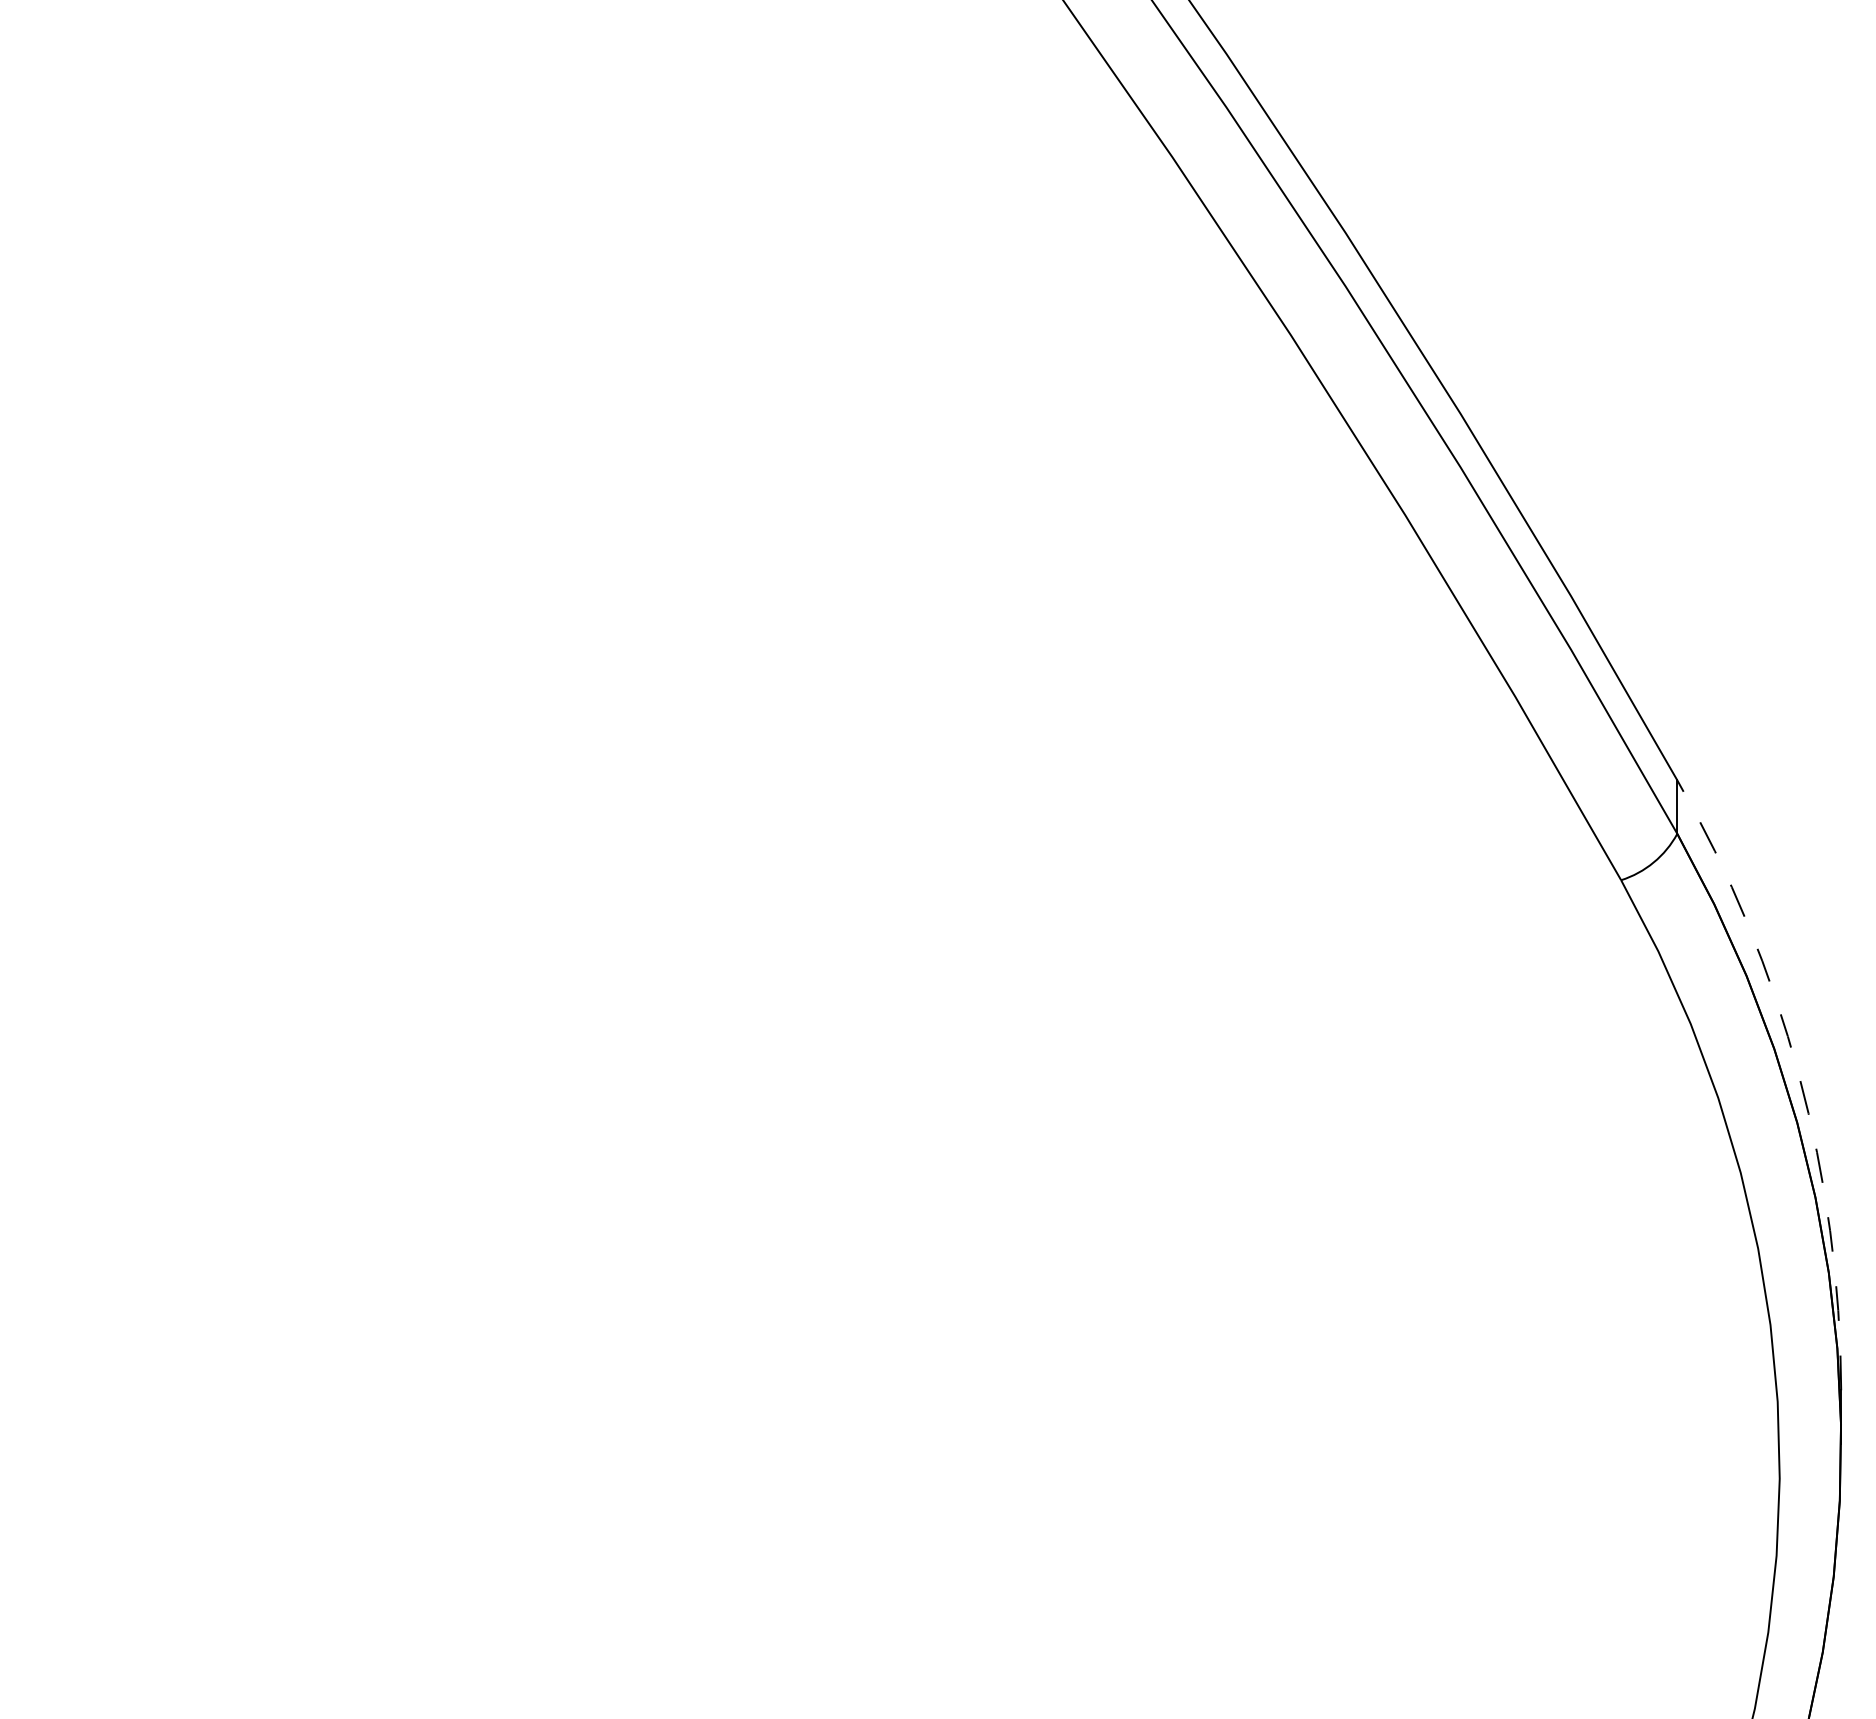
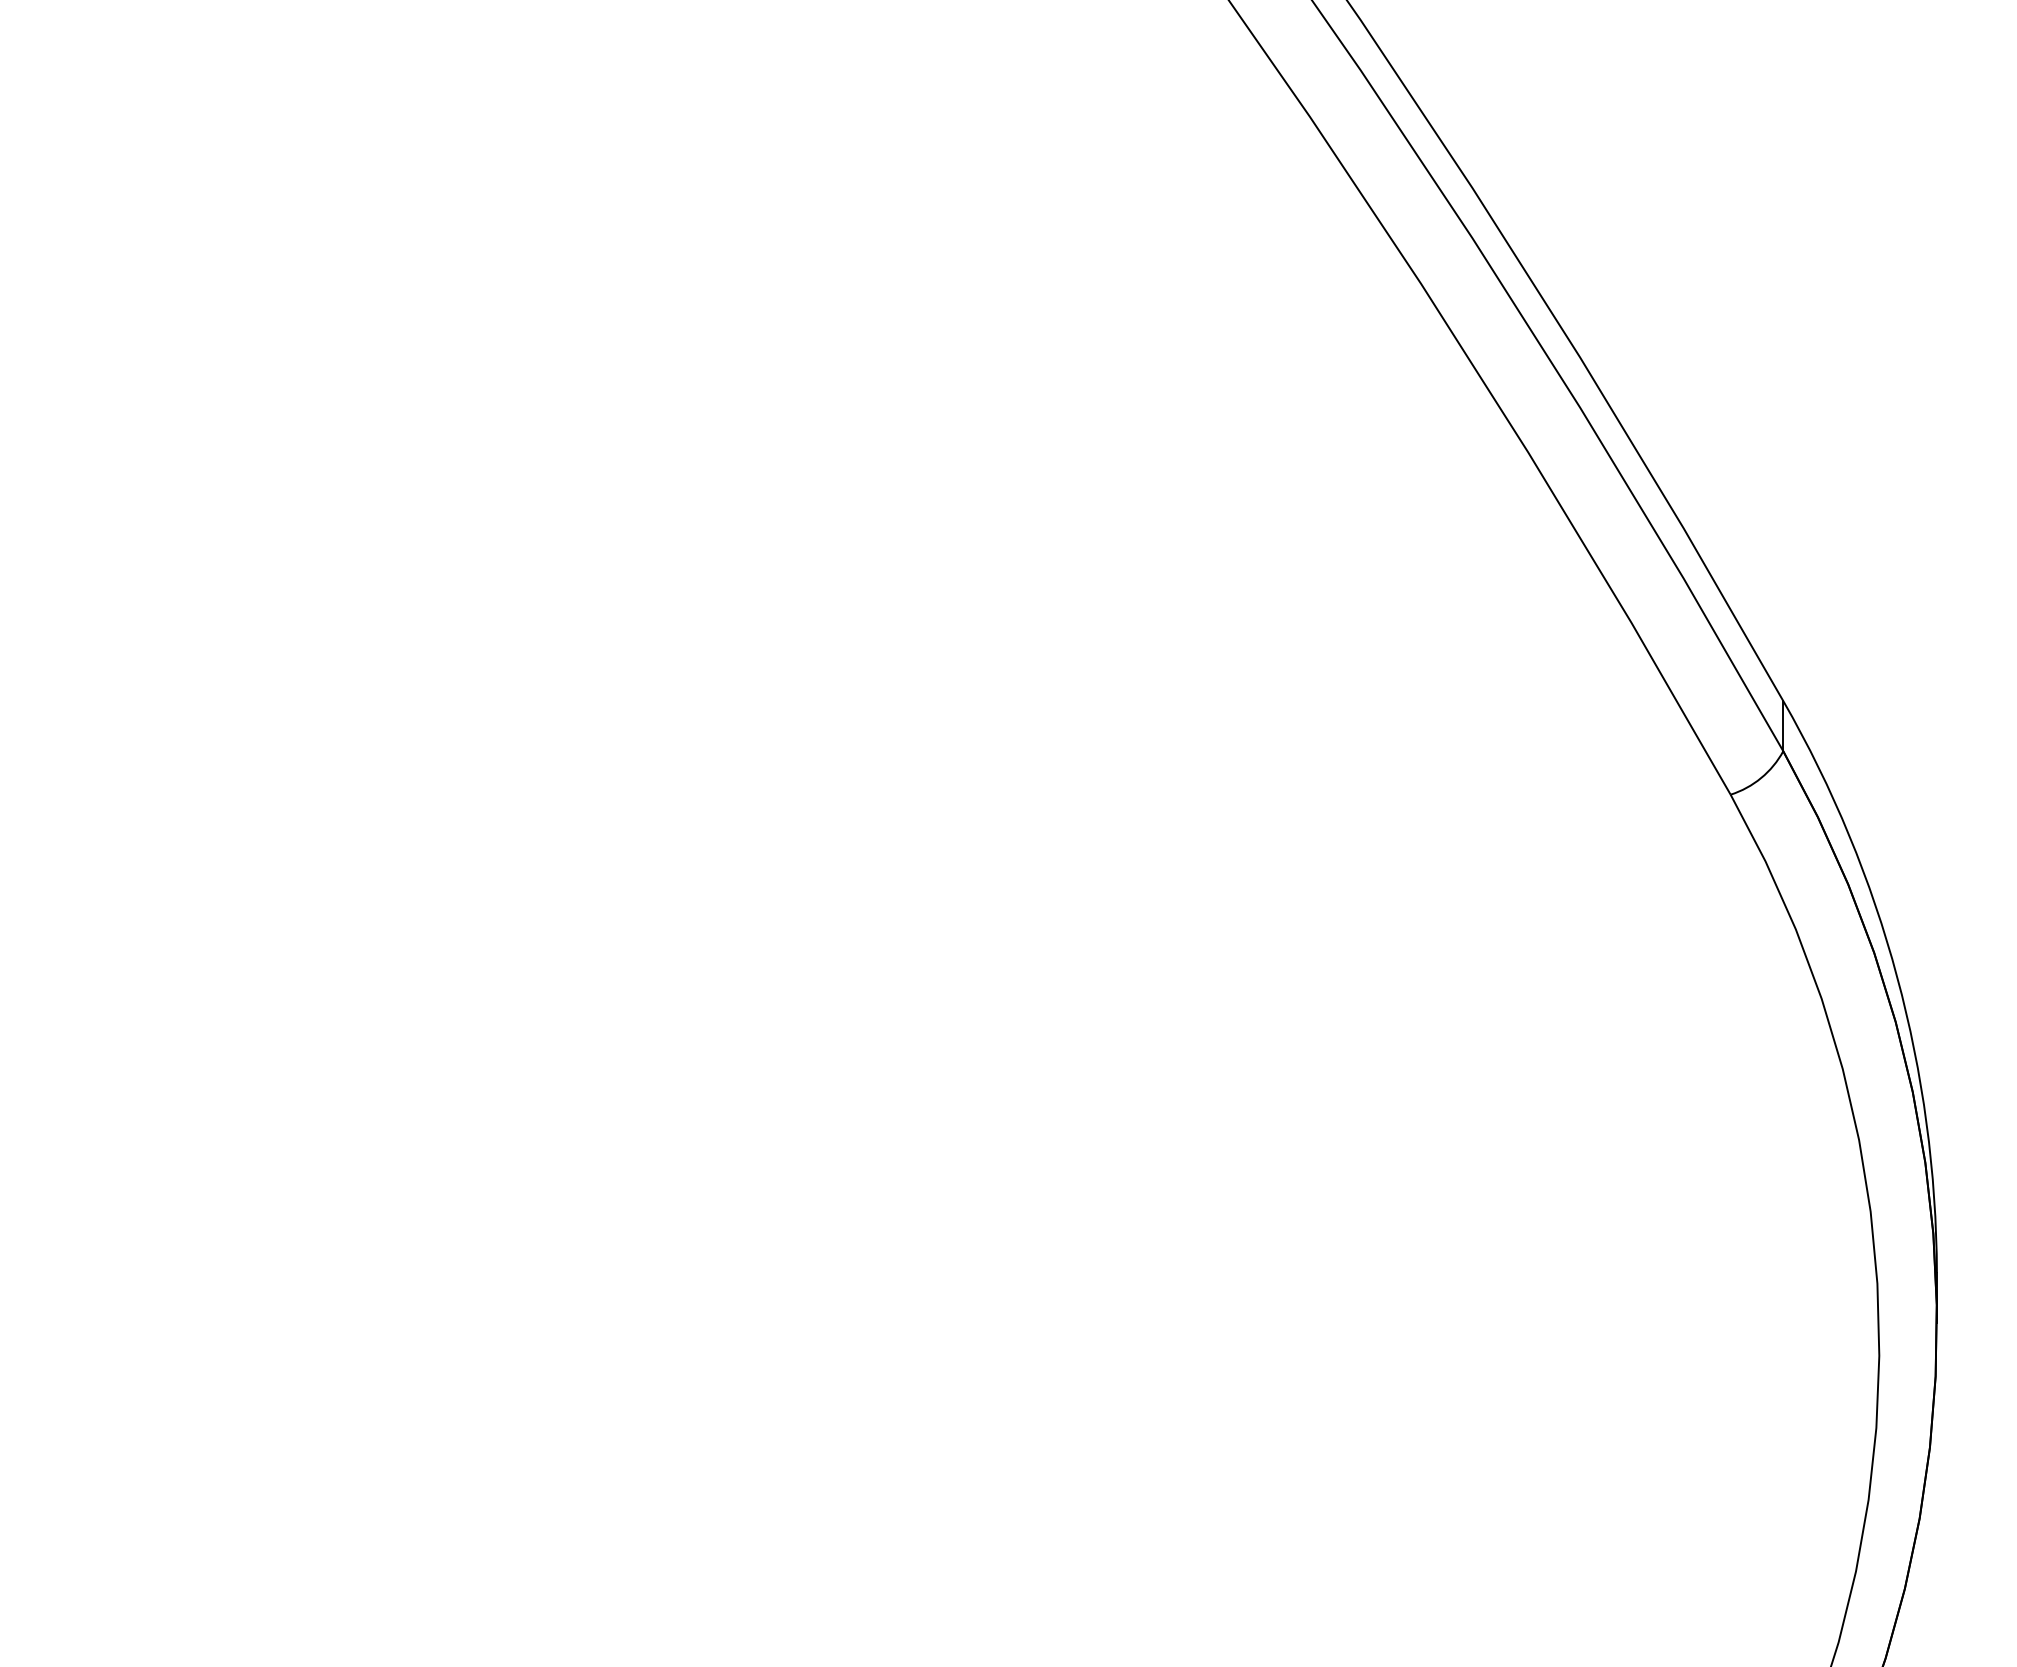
arc: (1799, 1075) -> (1897, 977), dashed -> solid

